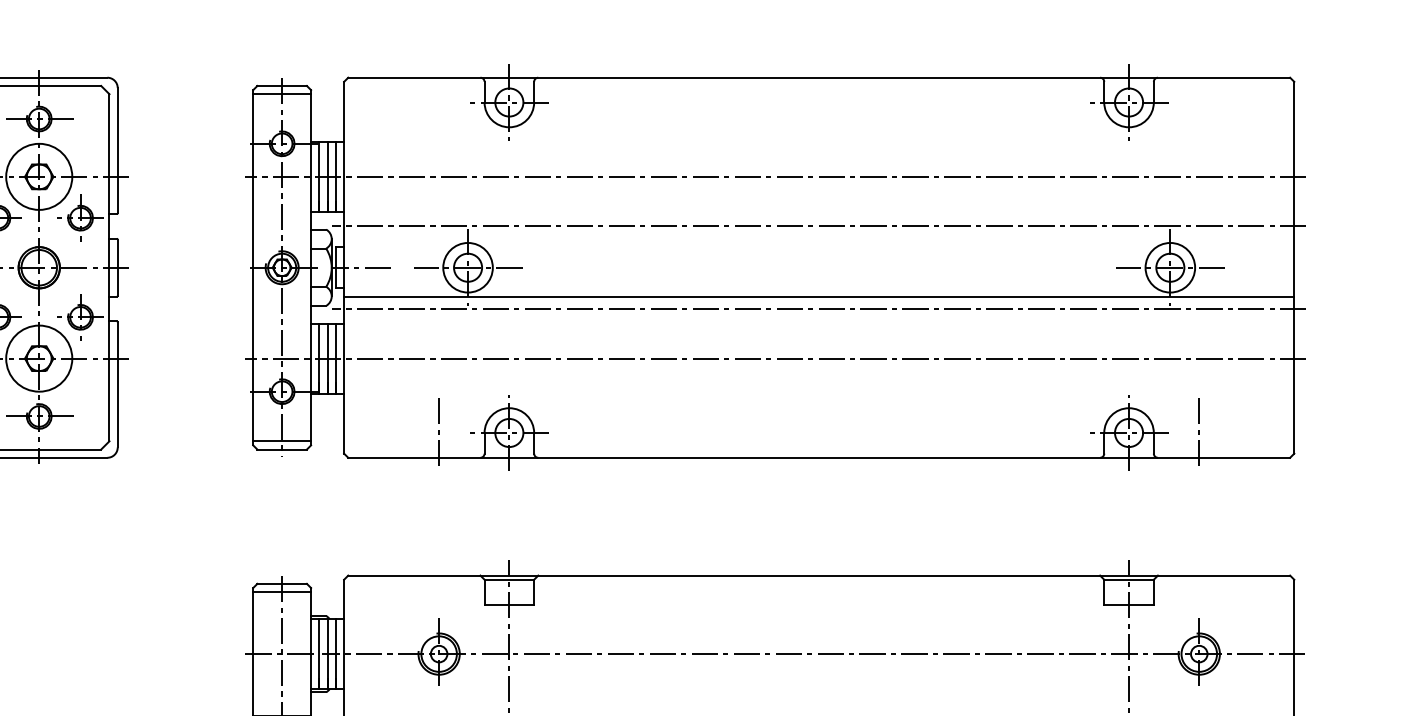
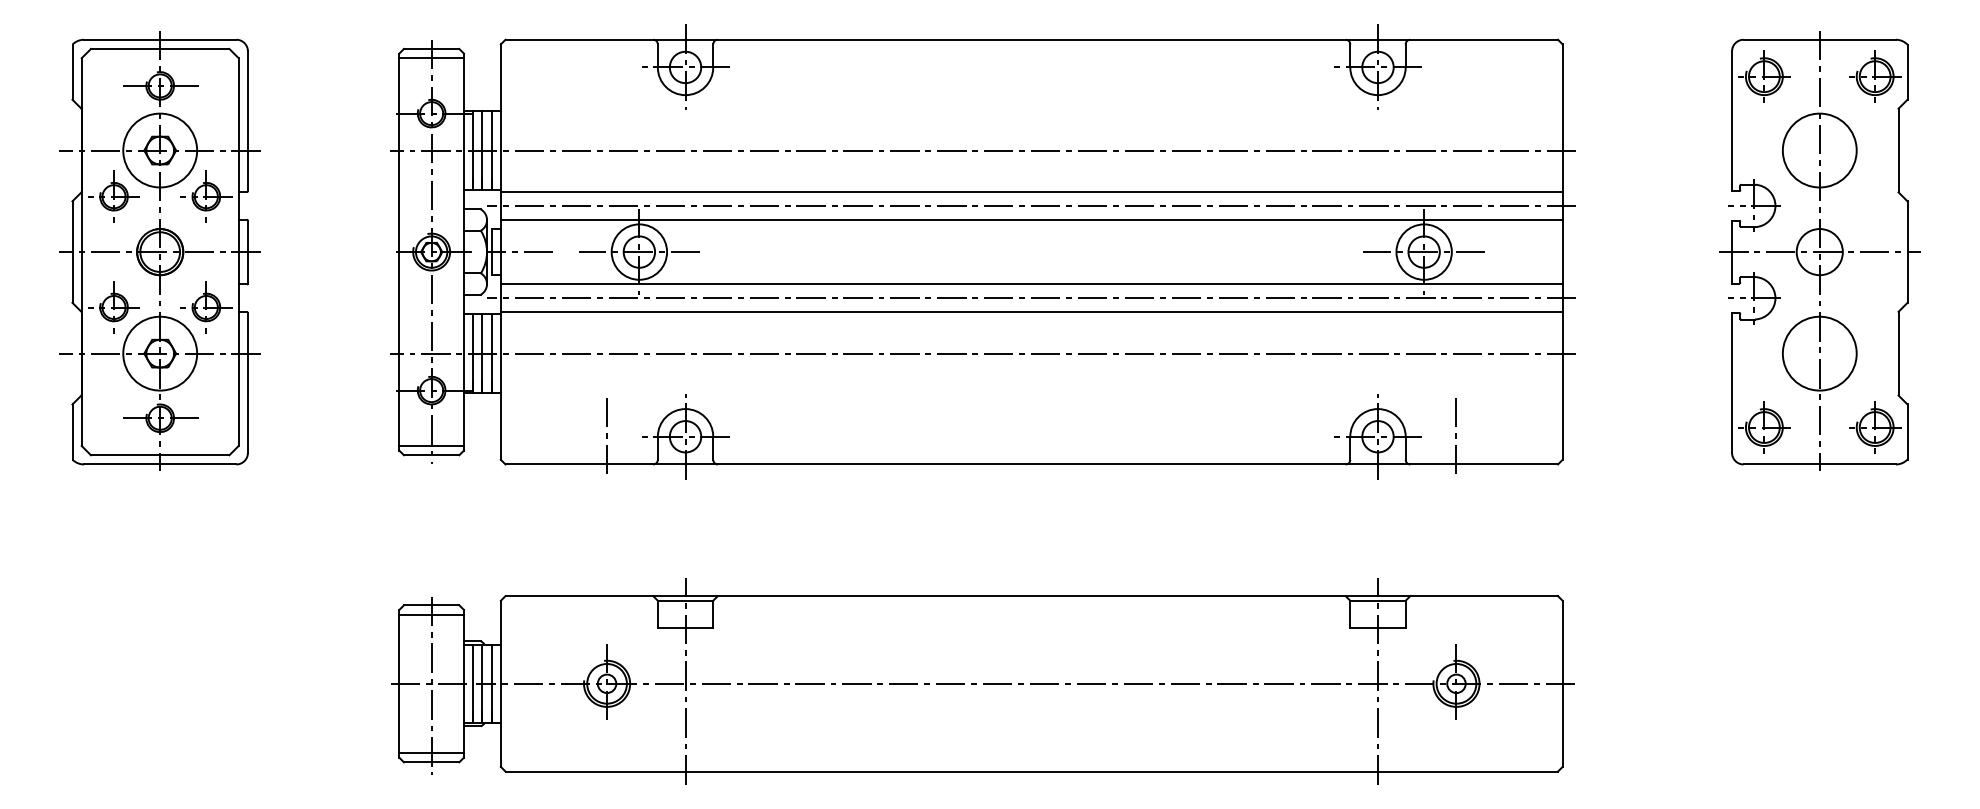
line: (818, 214) -> (1031, 192), added
line: (818, 238) -> (1031, 219), added
line: (818, 321) -> (1031, 312), added

